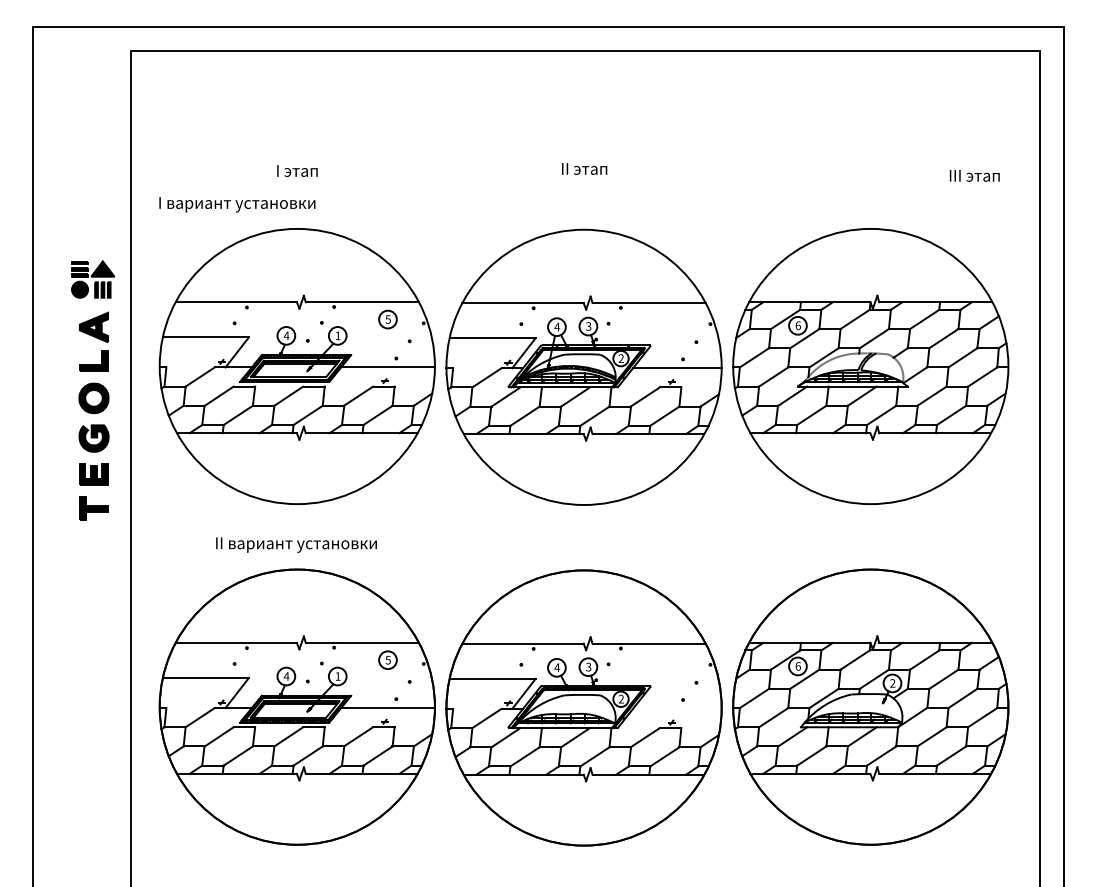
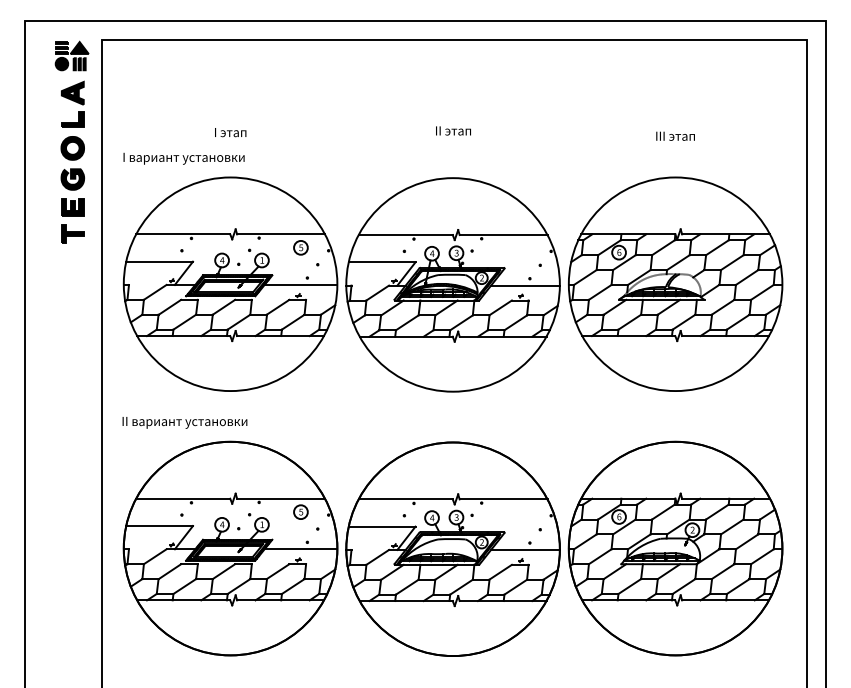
text: (974, 175) -> (675, 136), moved
part: (93, 390) -> (72, 142), moved
text: (296, 544) -> (184, 422), moved
line: (677, 708) -> (525, 549), added

